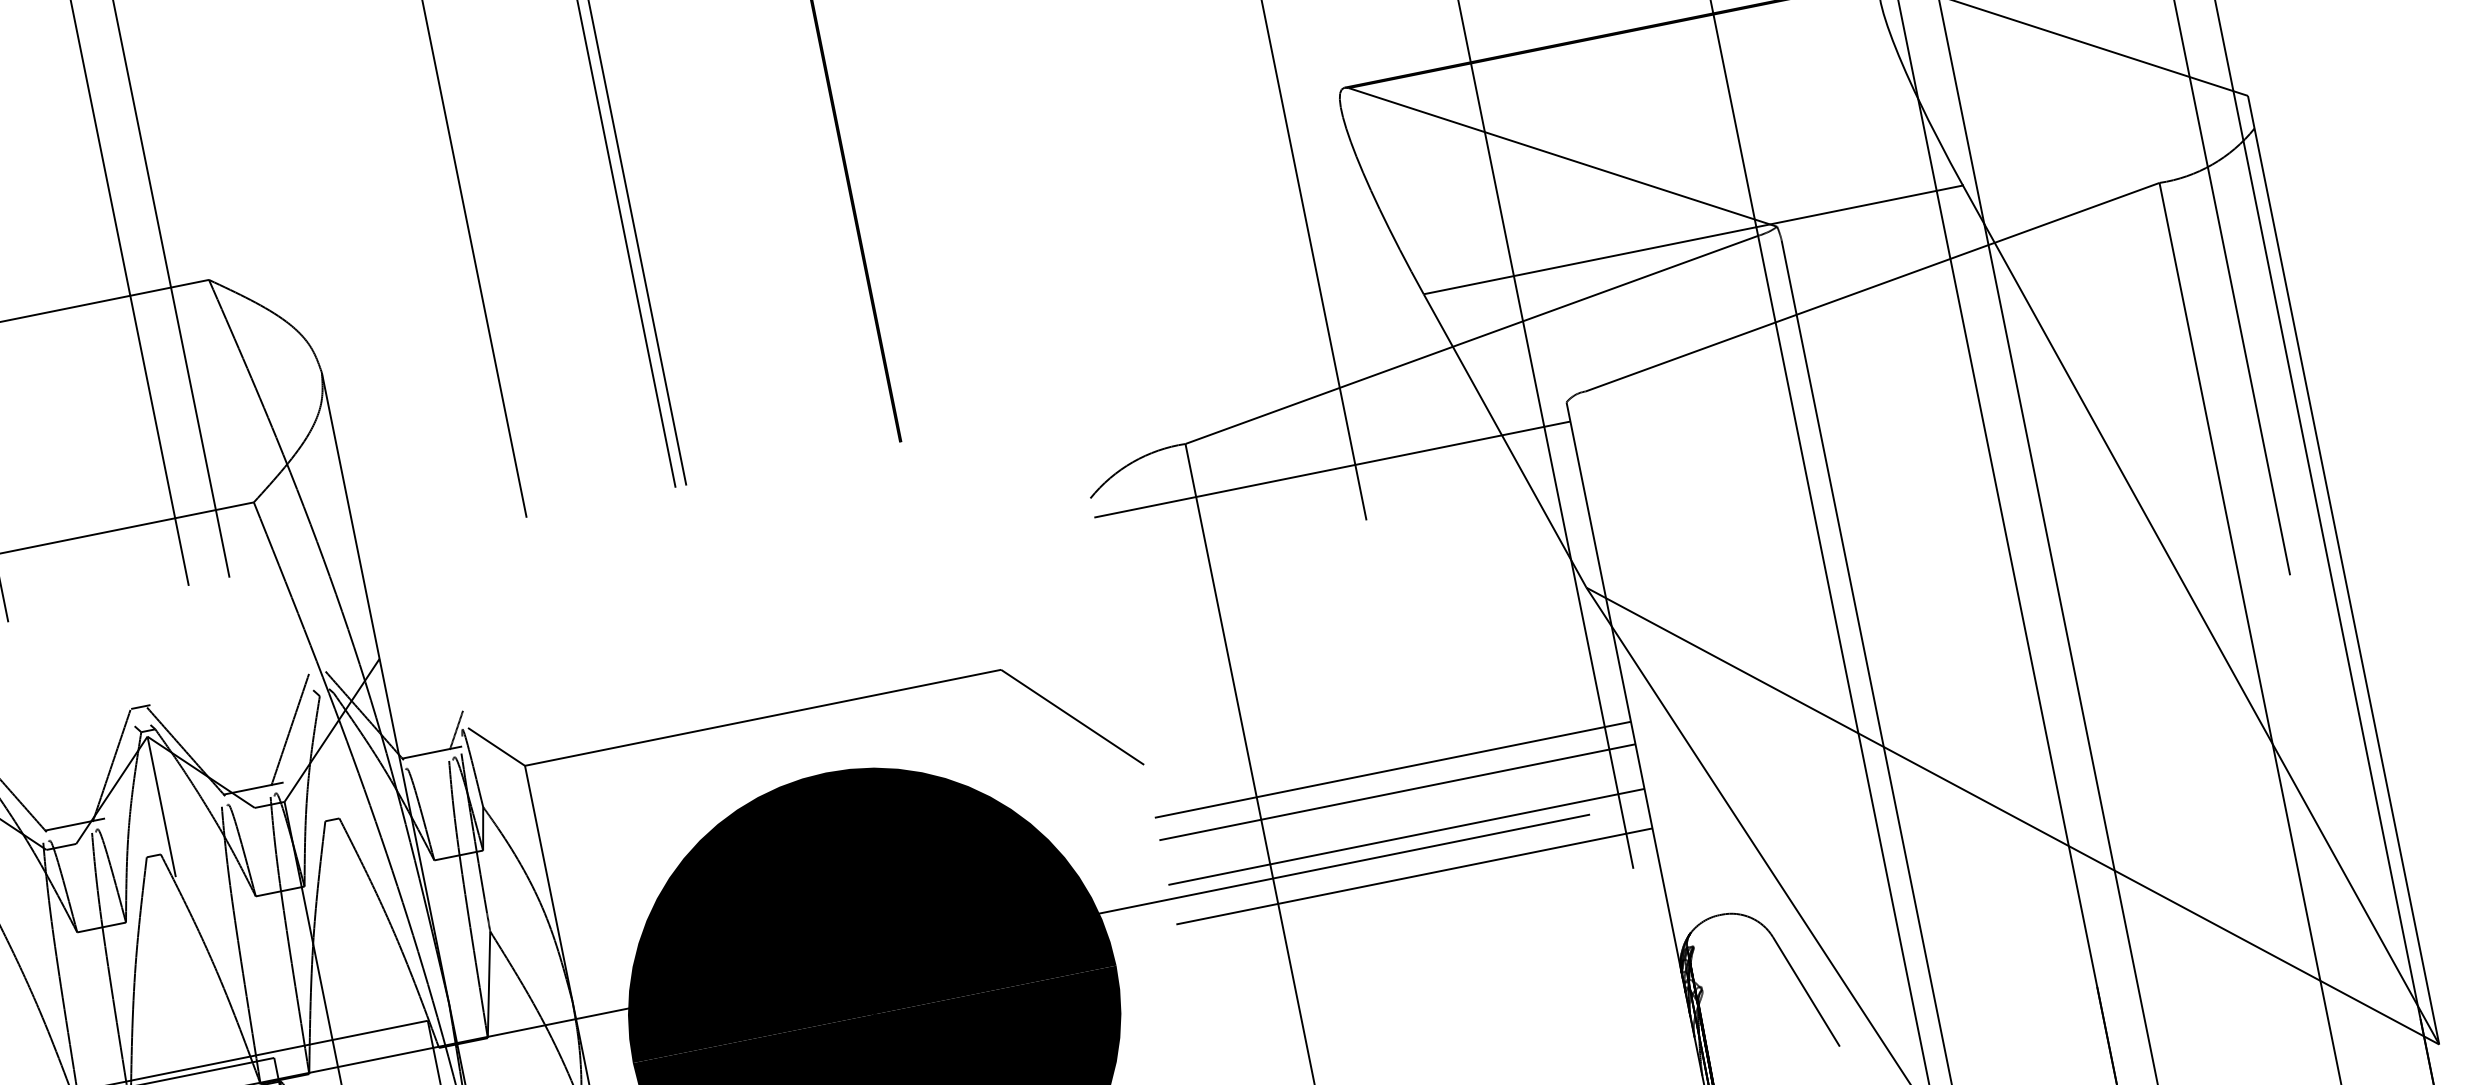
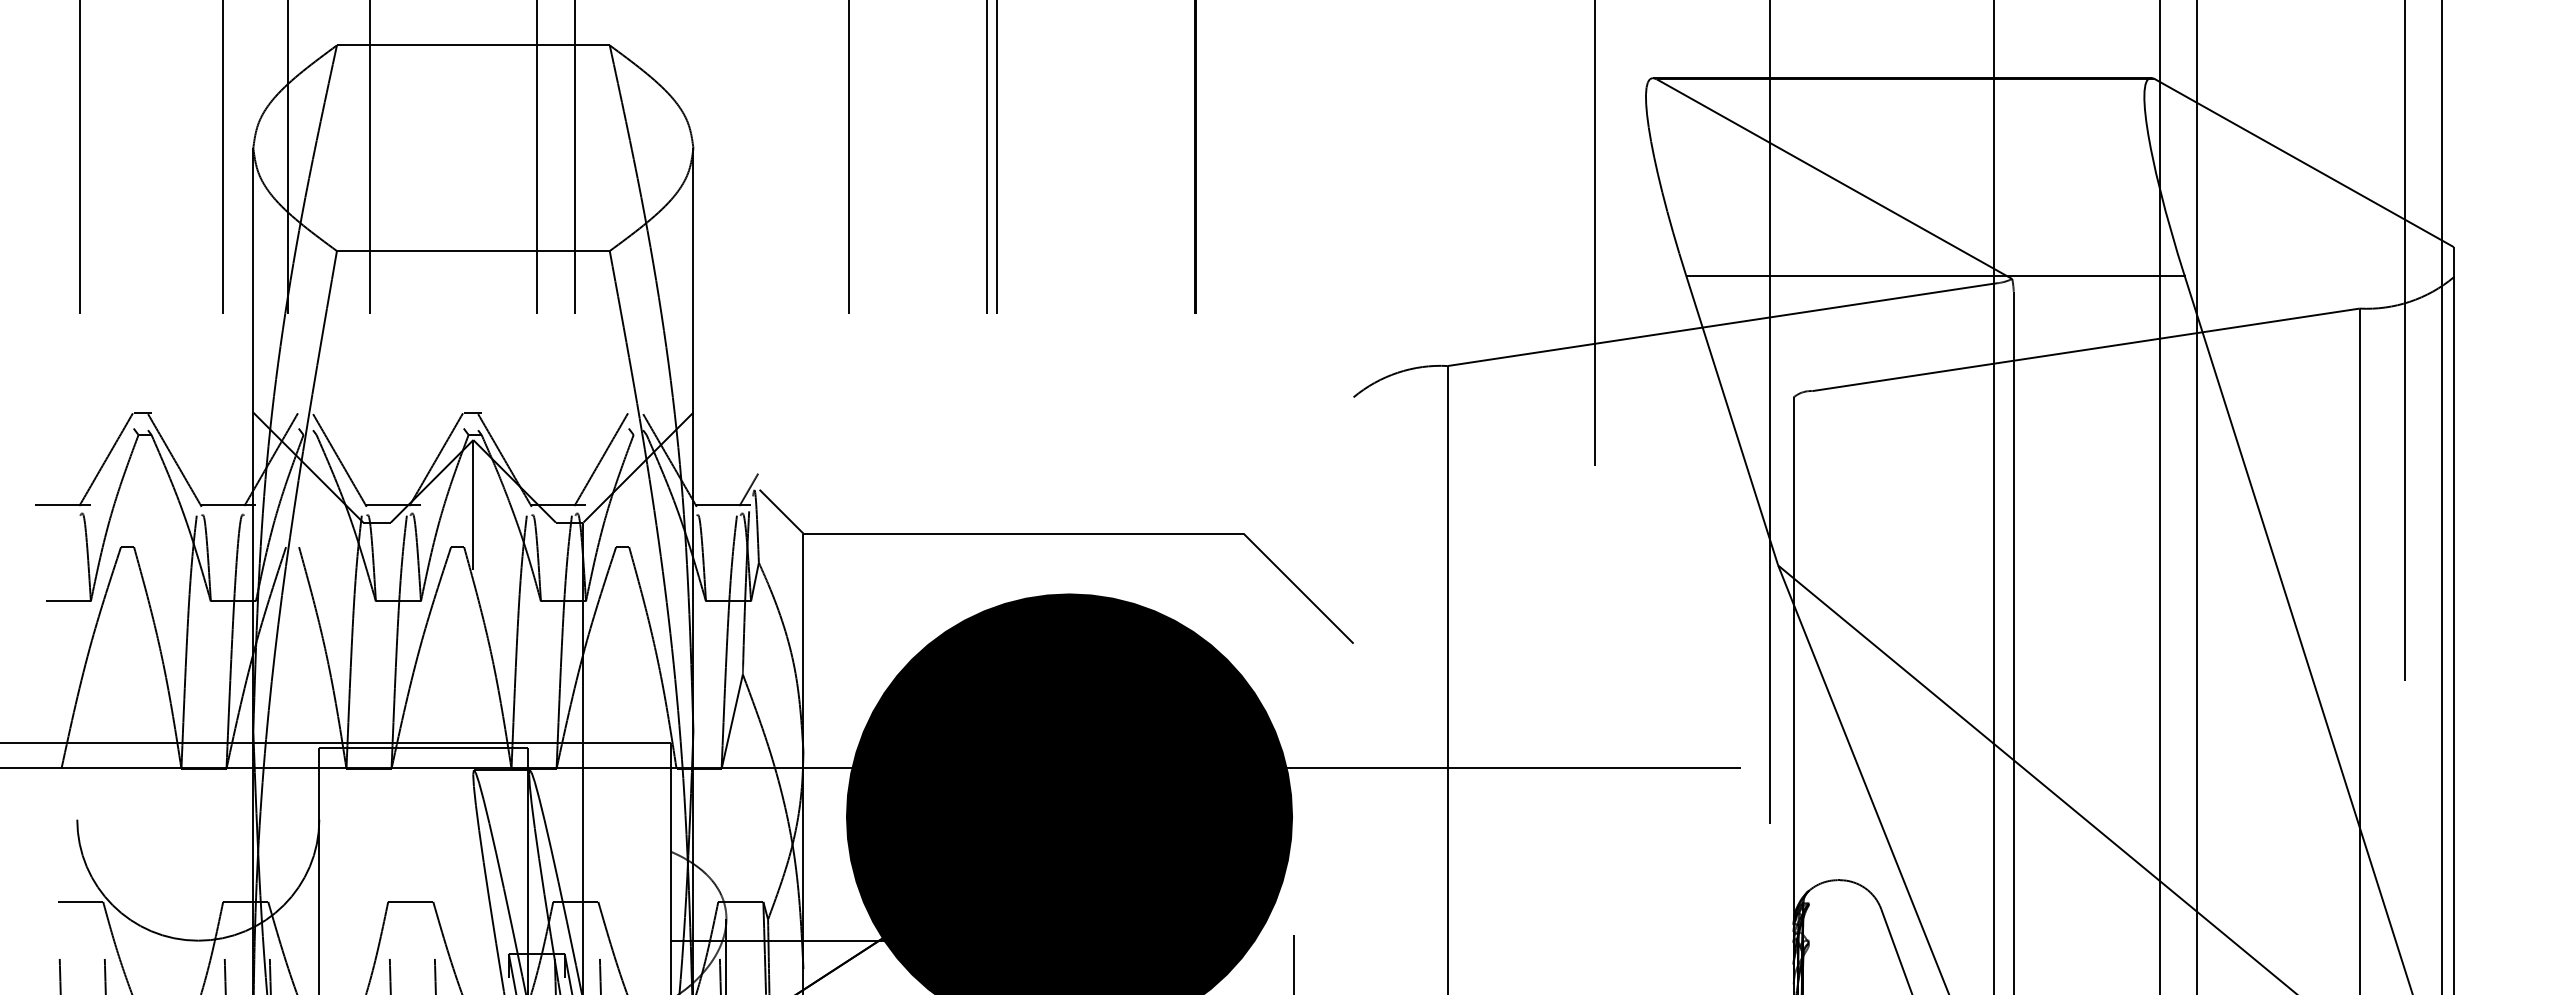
line: (1332, 470) -> (1573, 415), removed
line: (1392, 769) -> (1573, 692), removed
line: (1397, 792) -> (1573, 713), removed
line: (1406, 836) -> (1573, 754), removed
line: (1414, 876) -> (1573, 791), removed

